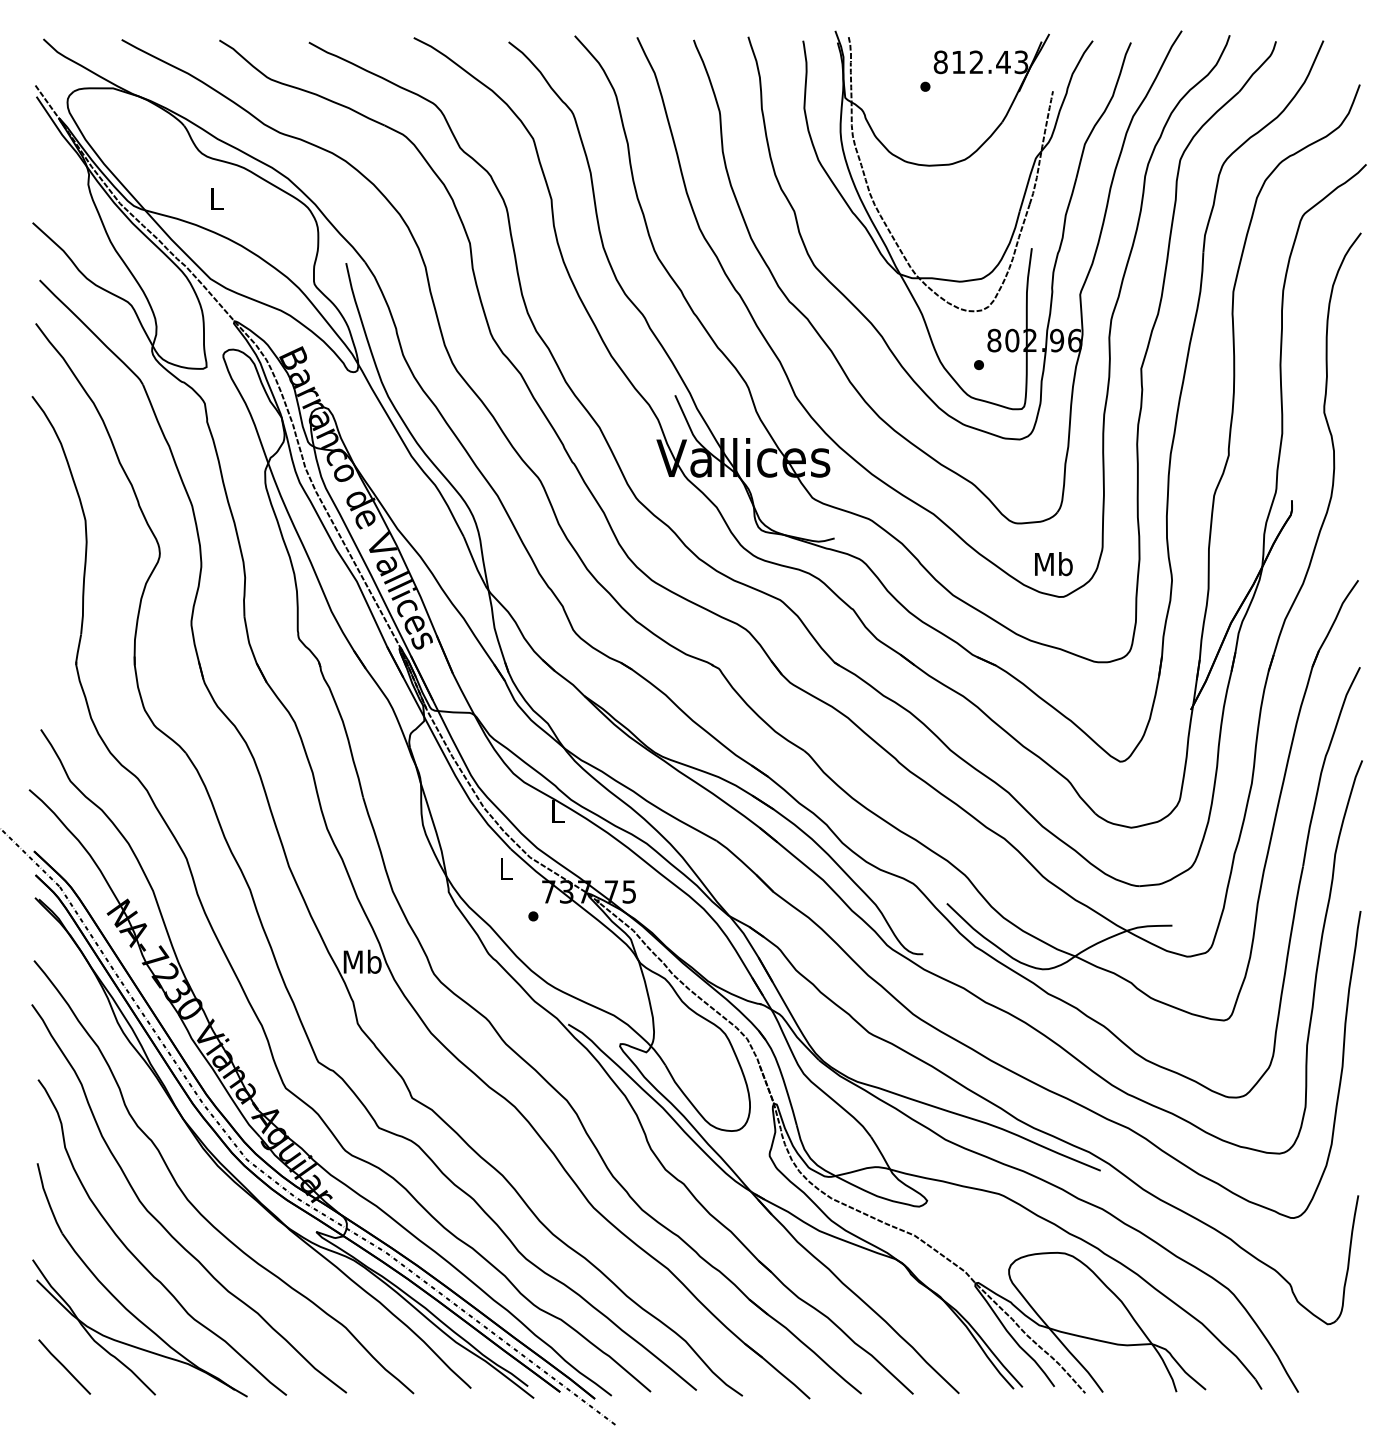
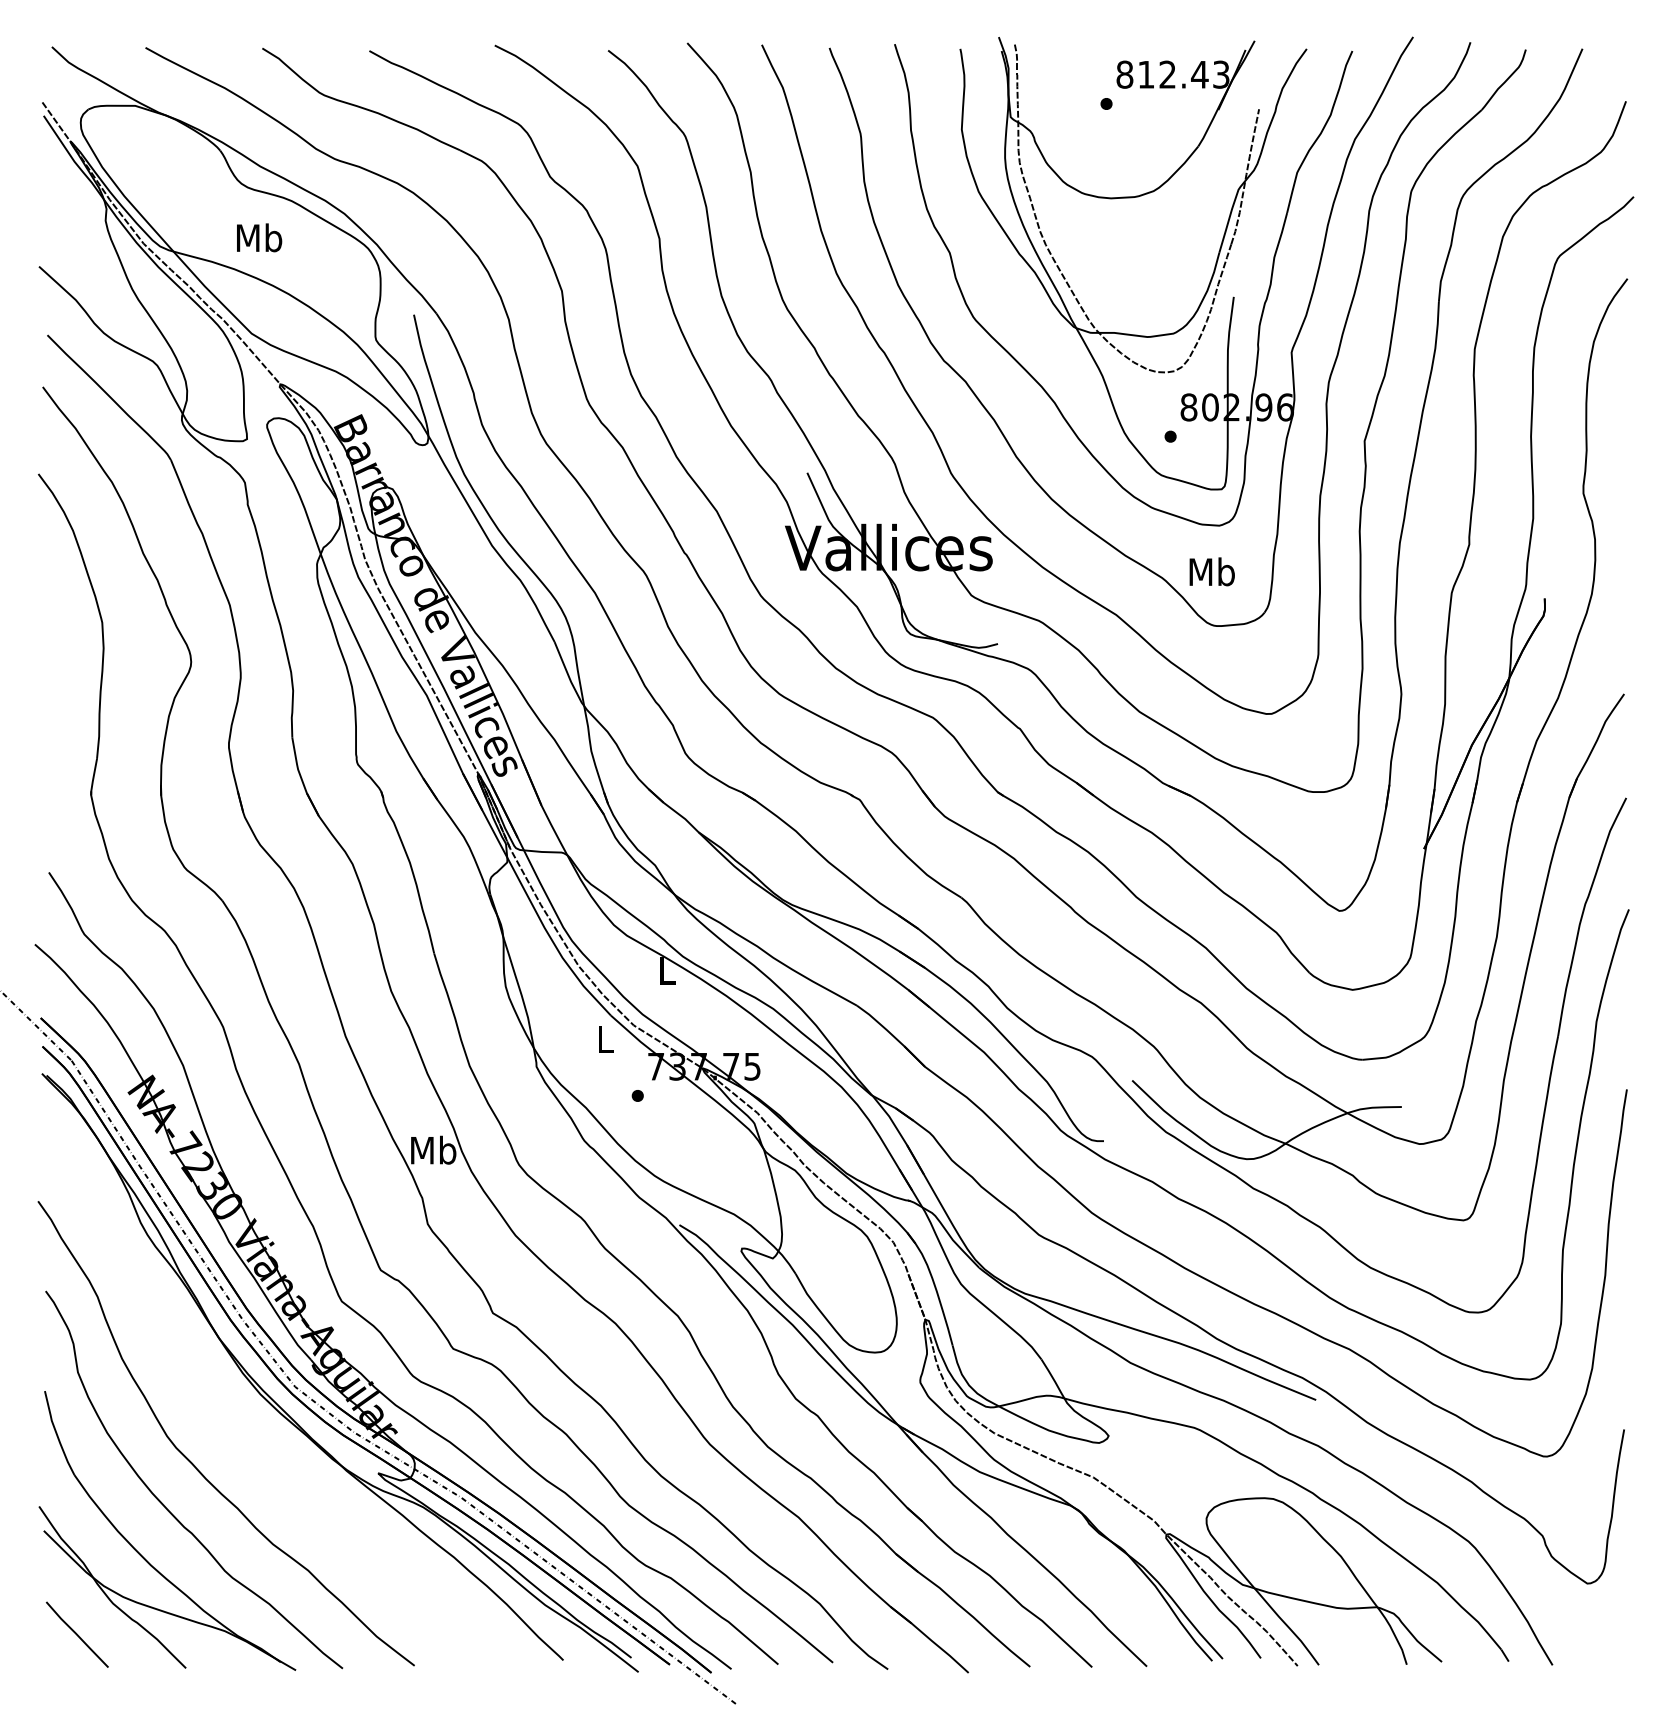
text: (216, 198) -> (258, 237), L -> Mb
text: (1053, 564) -> (1211, 572), moved
curve: (194, 1205) -> (232, 1441), removed

